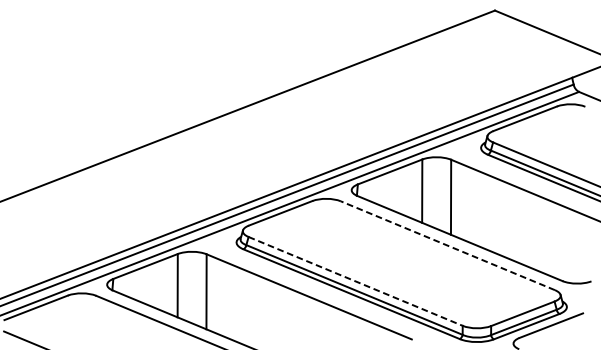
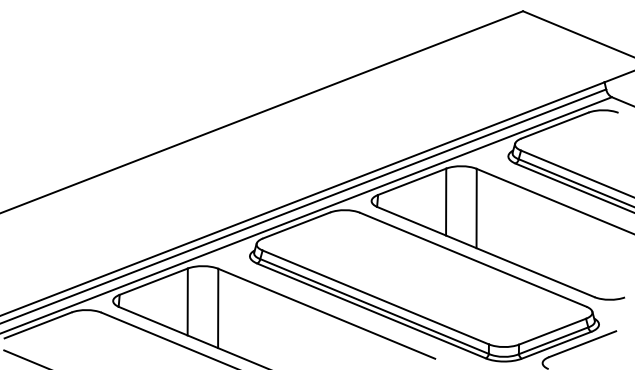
line: (447, 245) -> (472, 259), dashed -> solid
line: (356, 281) -> (376, 297), dashed -> solid

